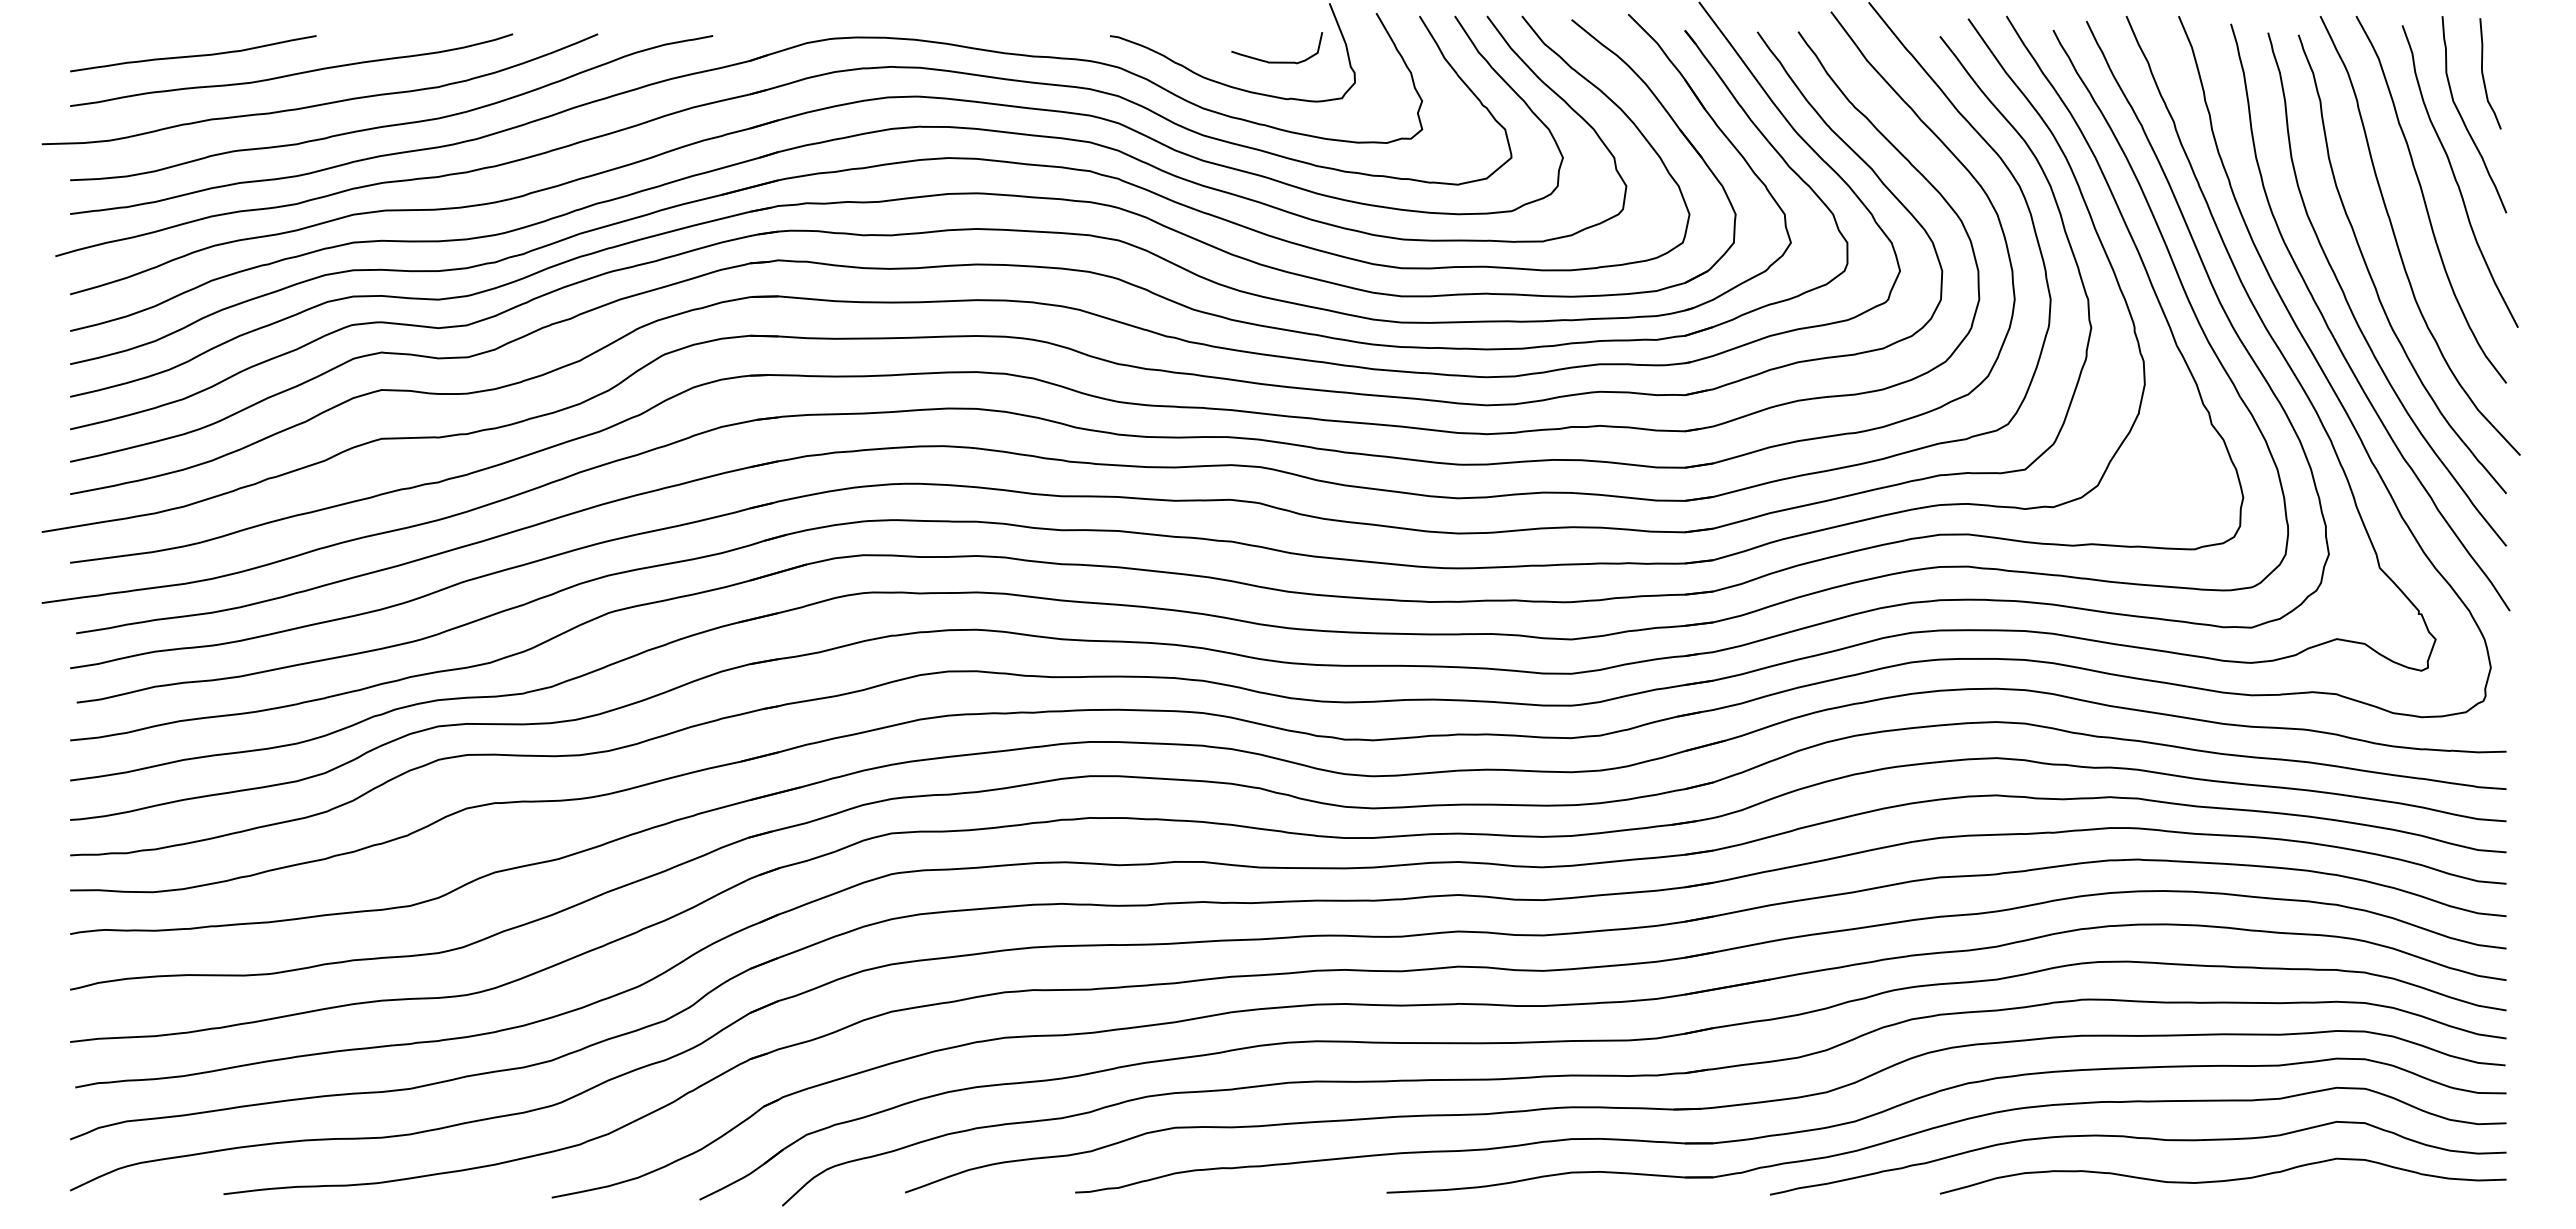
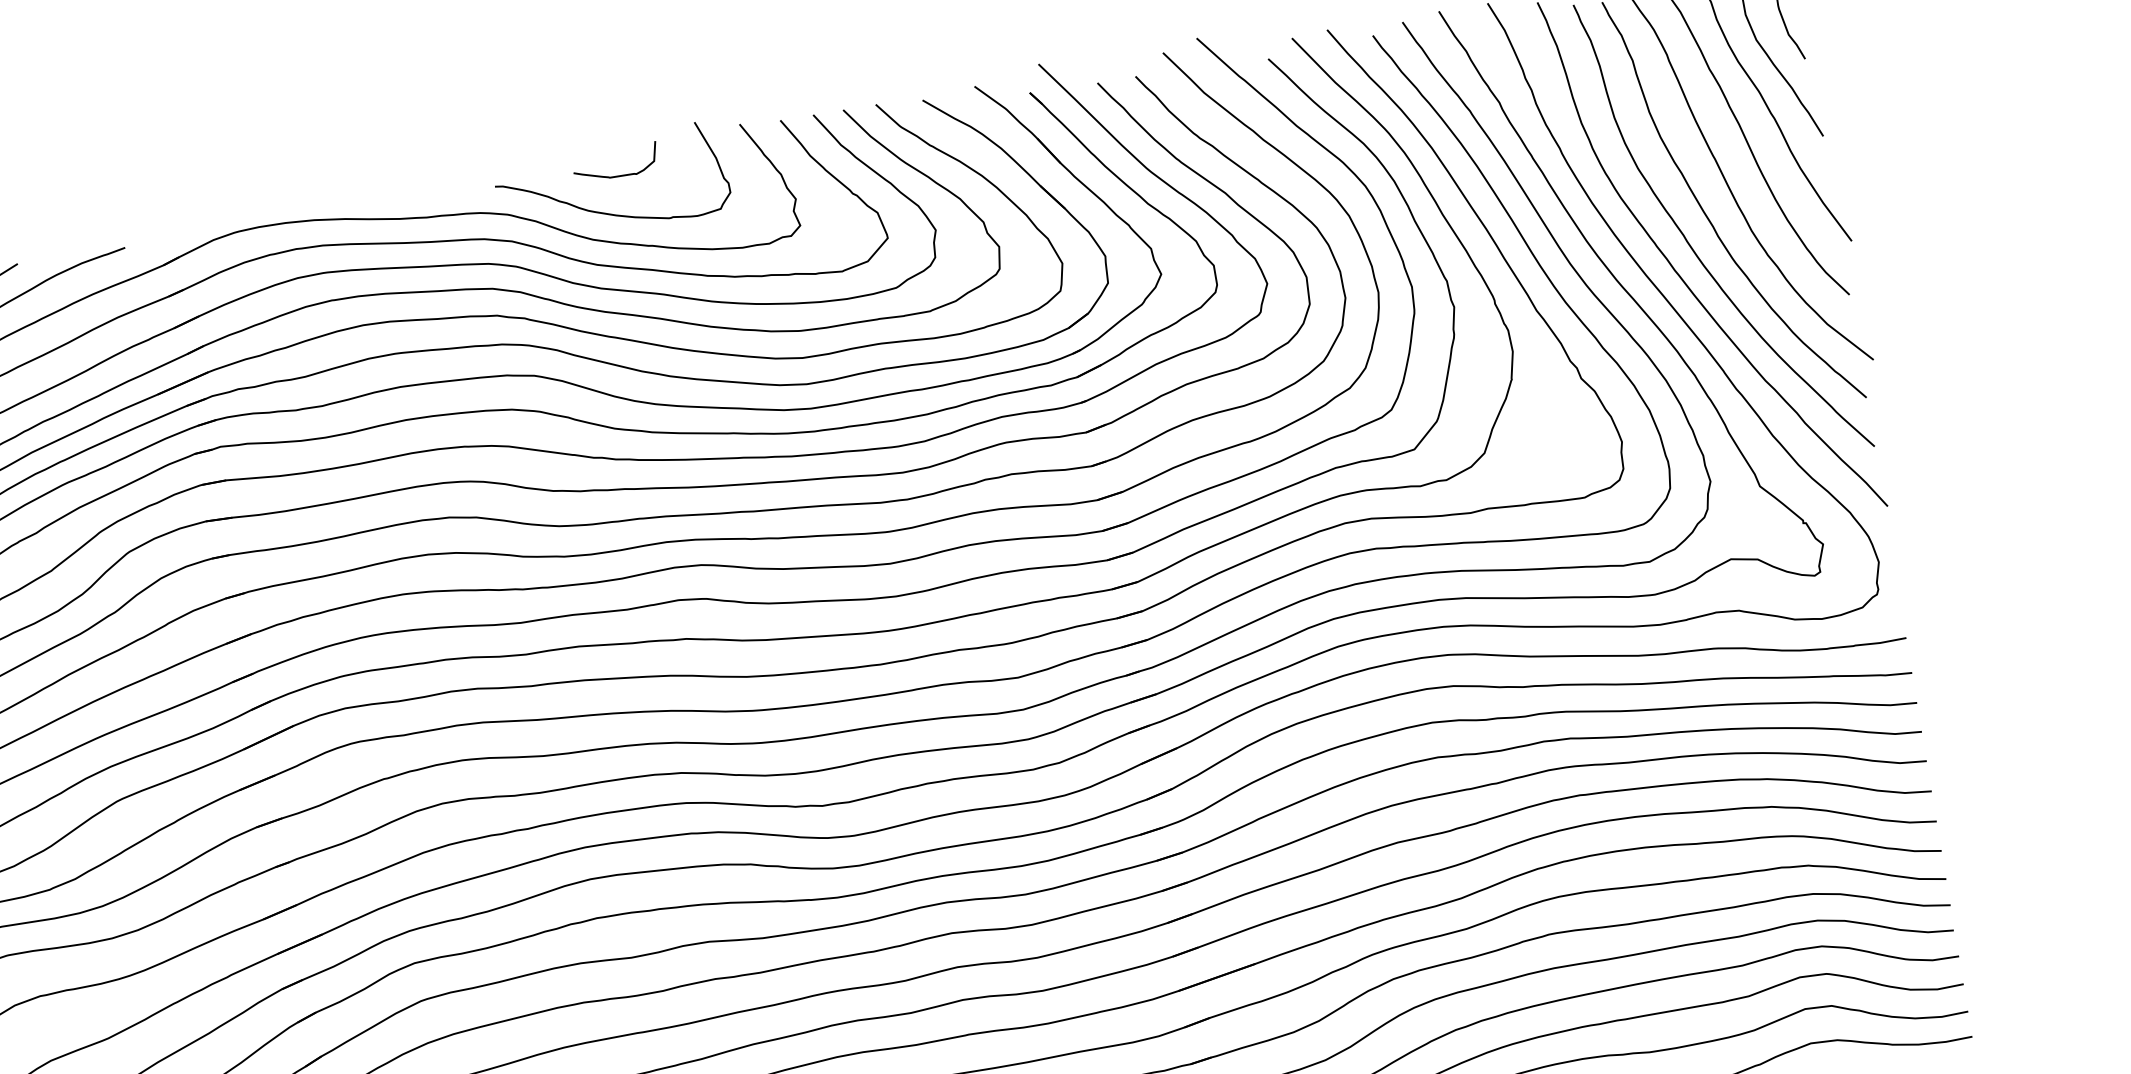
curve: (1277, 61) -> (618, 175), moved

